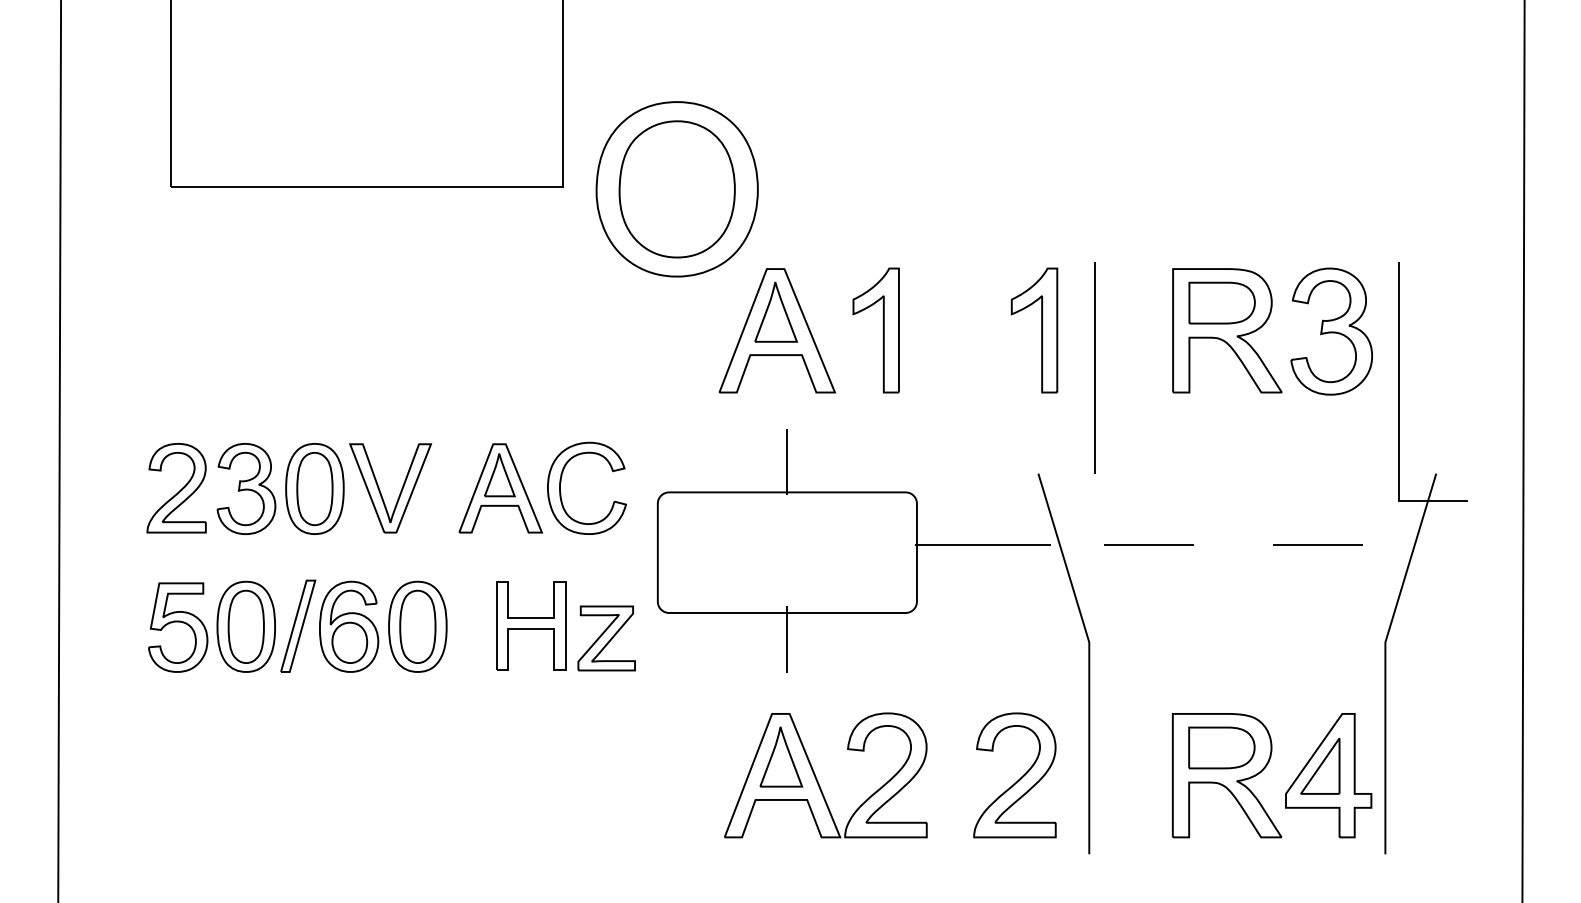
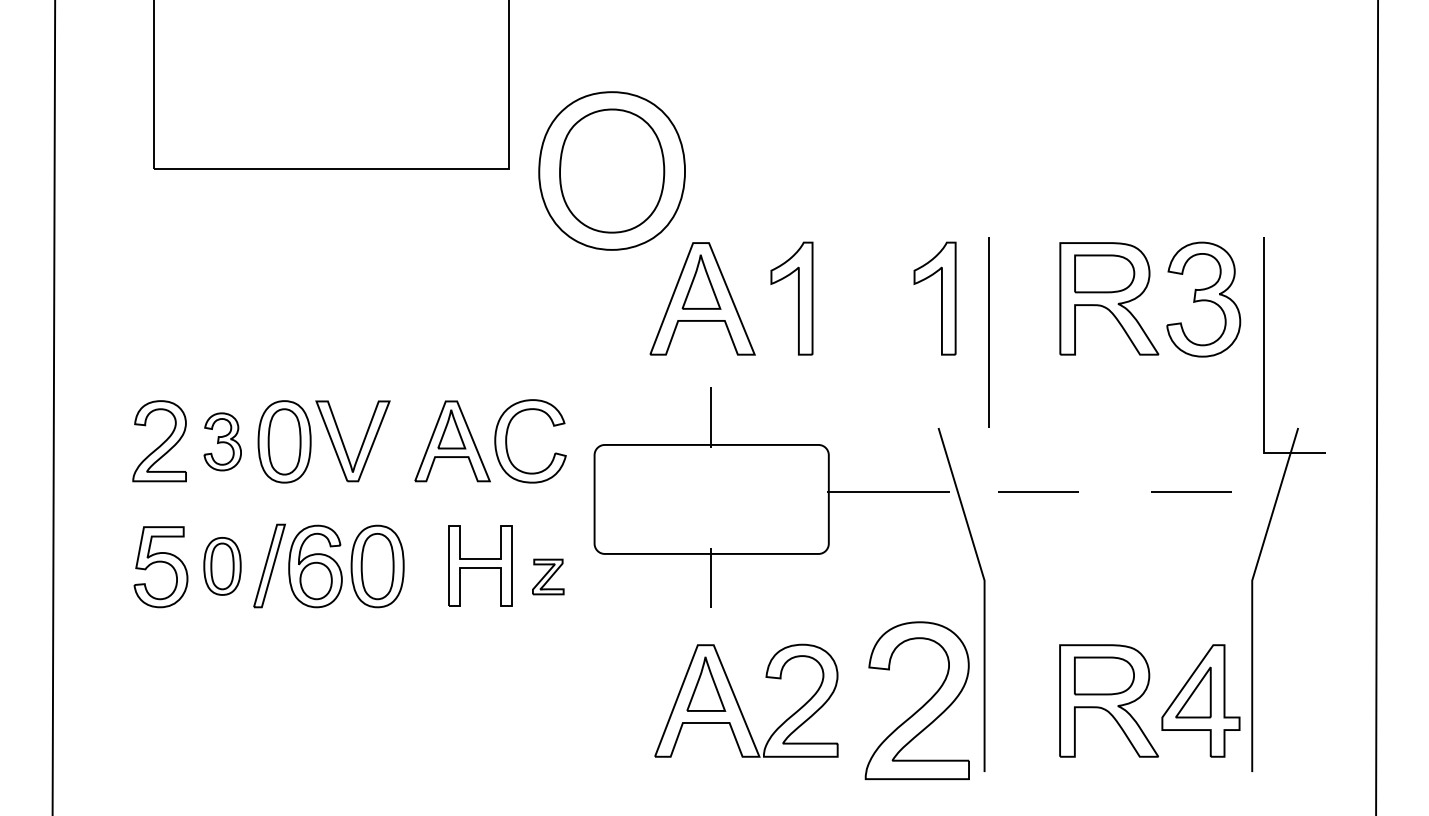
part: (246, 488) -> (222, 441), size x0.7
part: (245, 626) -> (221, 566), size x0.7
part: (606, 638) -> (548, 577), size x0.6
part: (1014, 775) -> (916, 700), size x1.4

